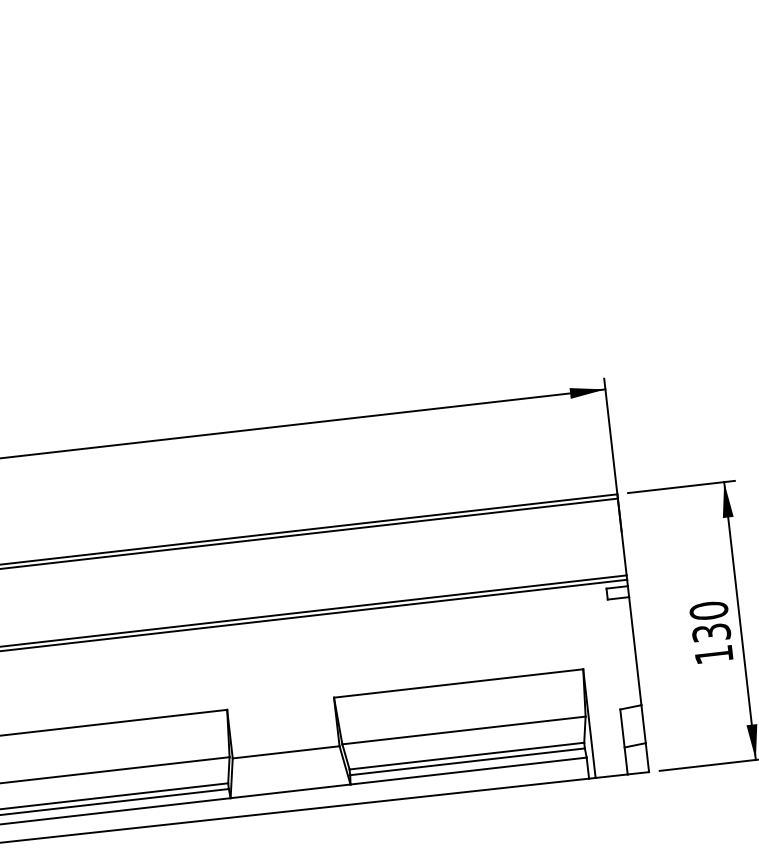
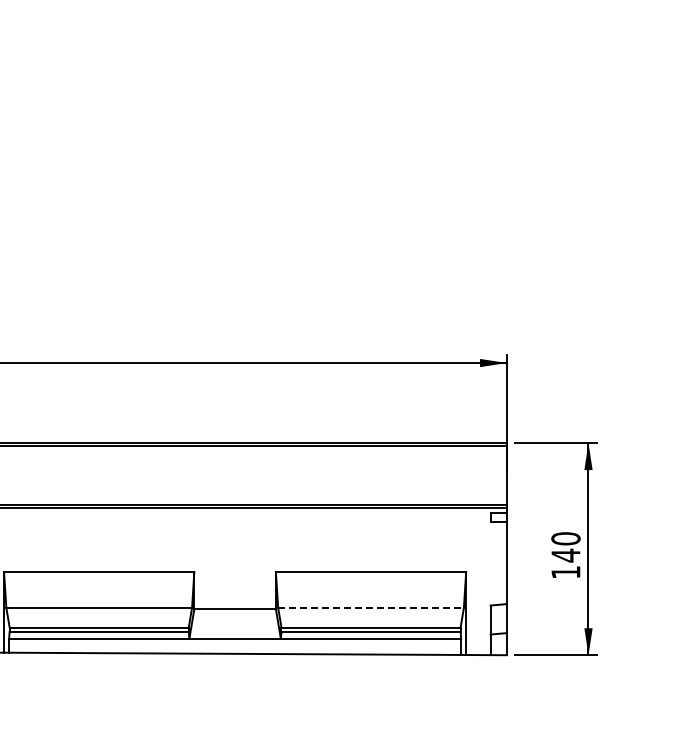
text: (710, 632) -> (565, 555), 130 -> 140
line: (464, 729) -> (371, 607), solid -> dashed

